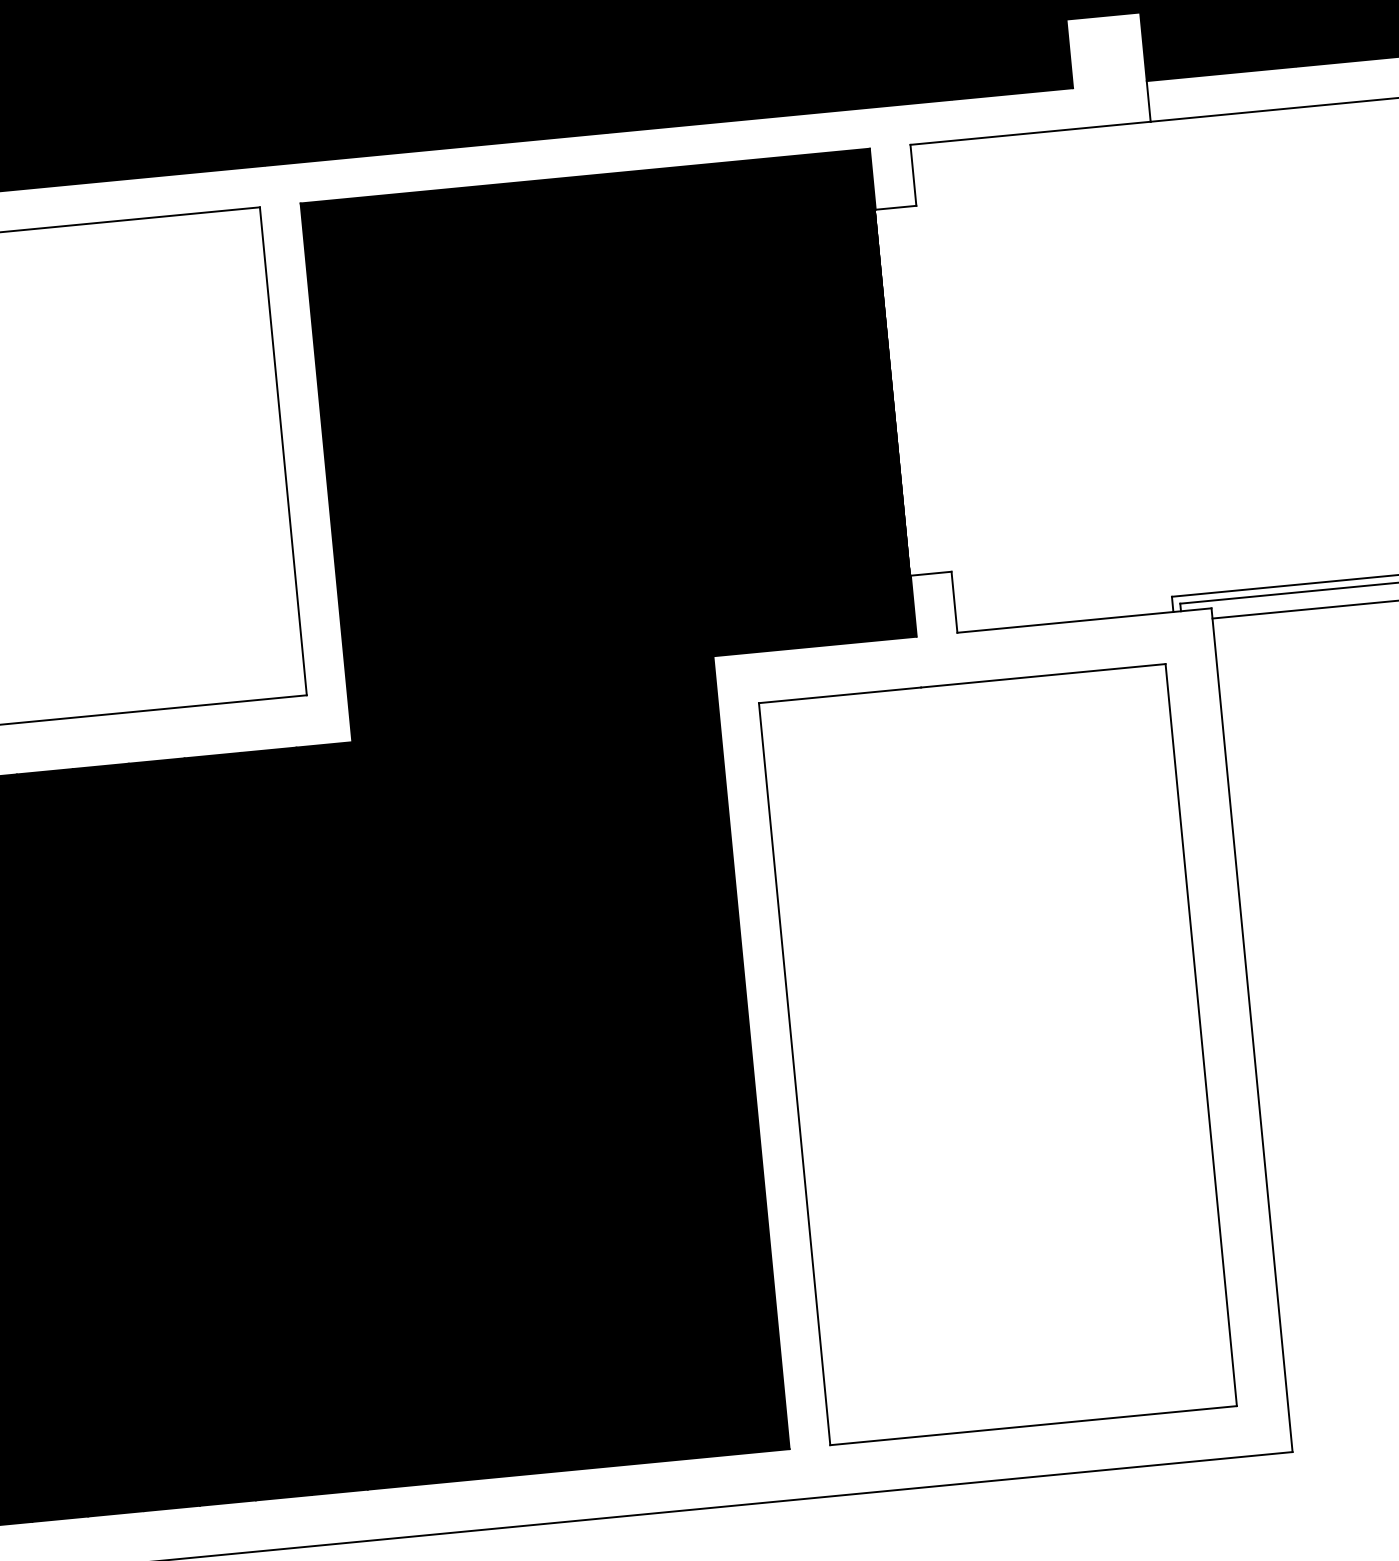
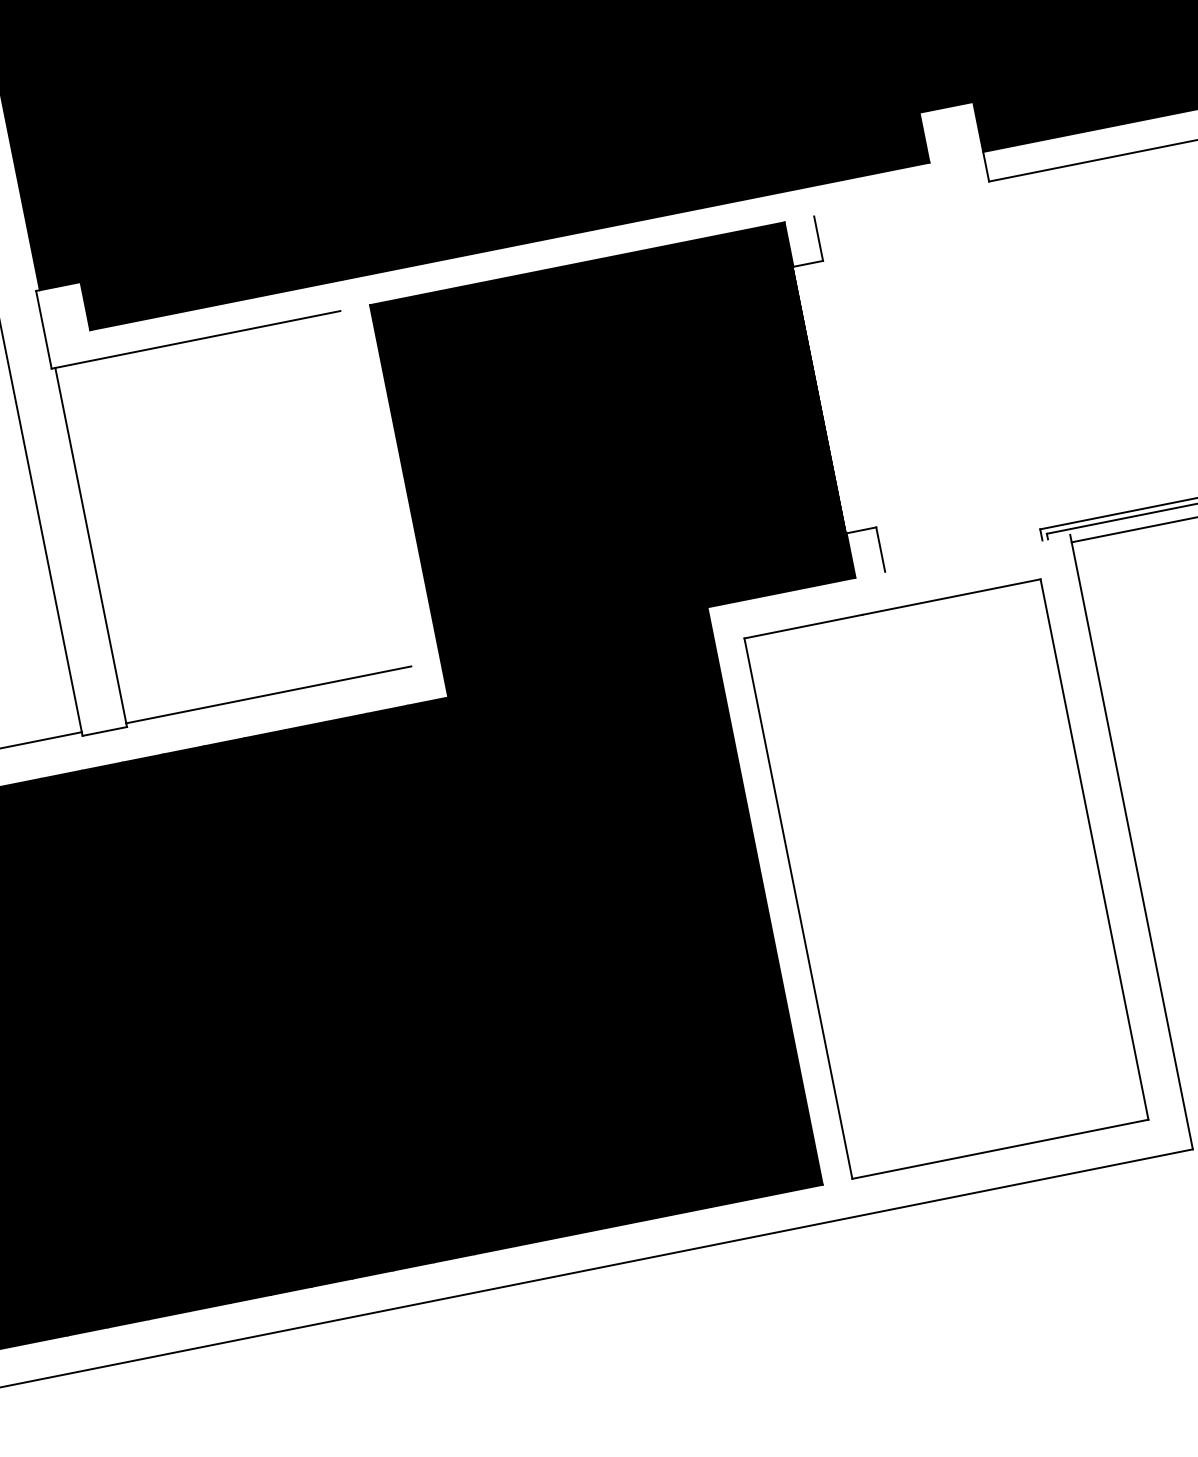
line: (1030, 132) -> (901, 198), removed
line: (282, 450) -> (375, 488), removed
line: (1084, 619) -> (977, 552), removed

